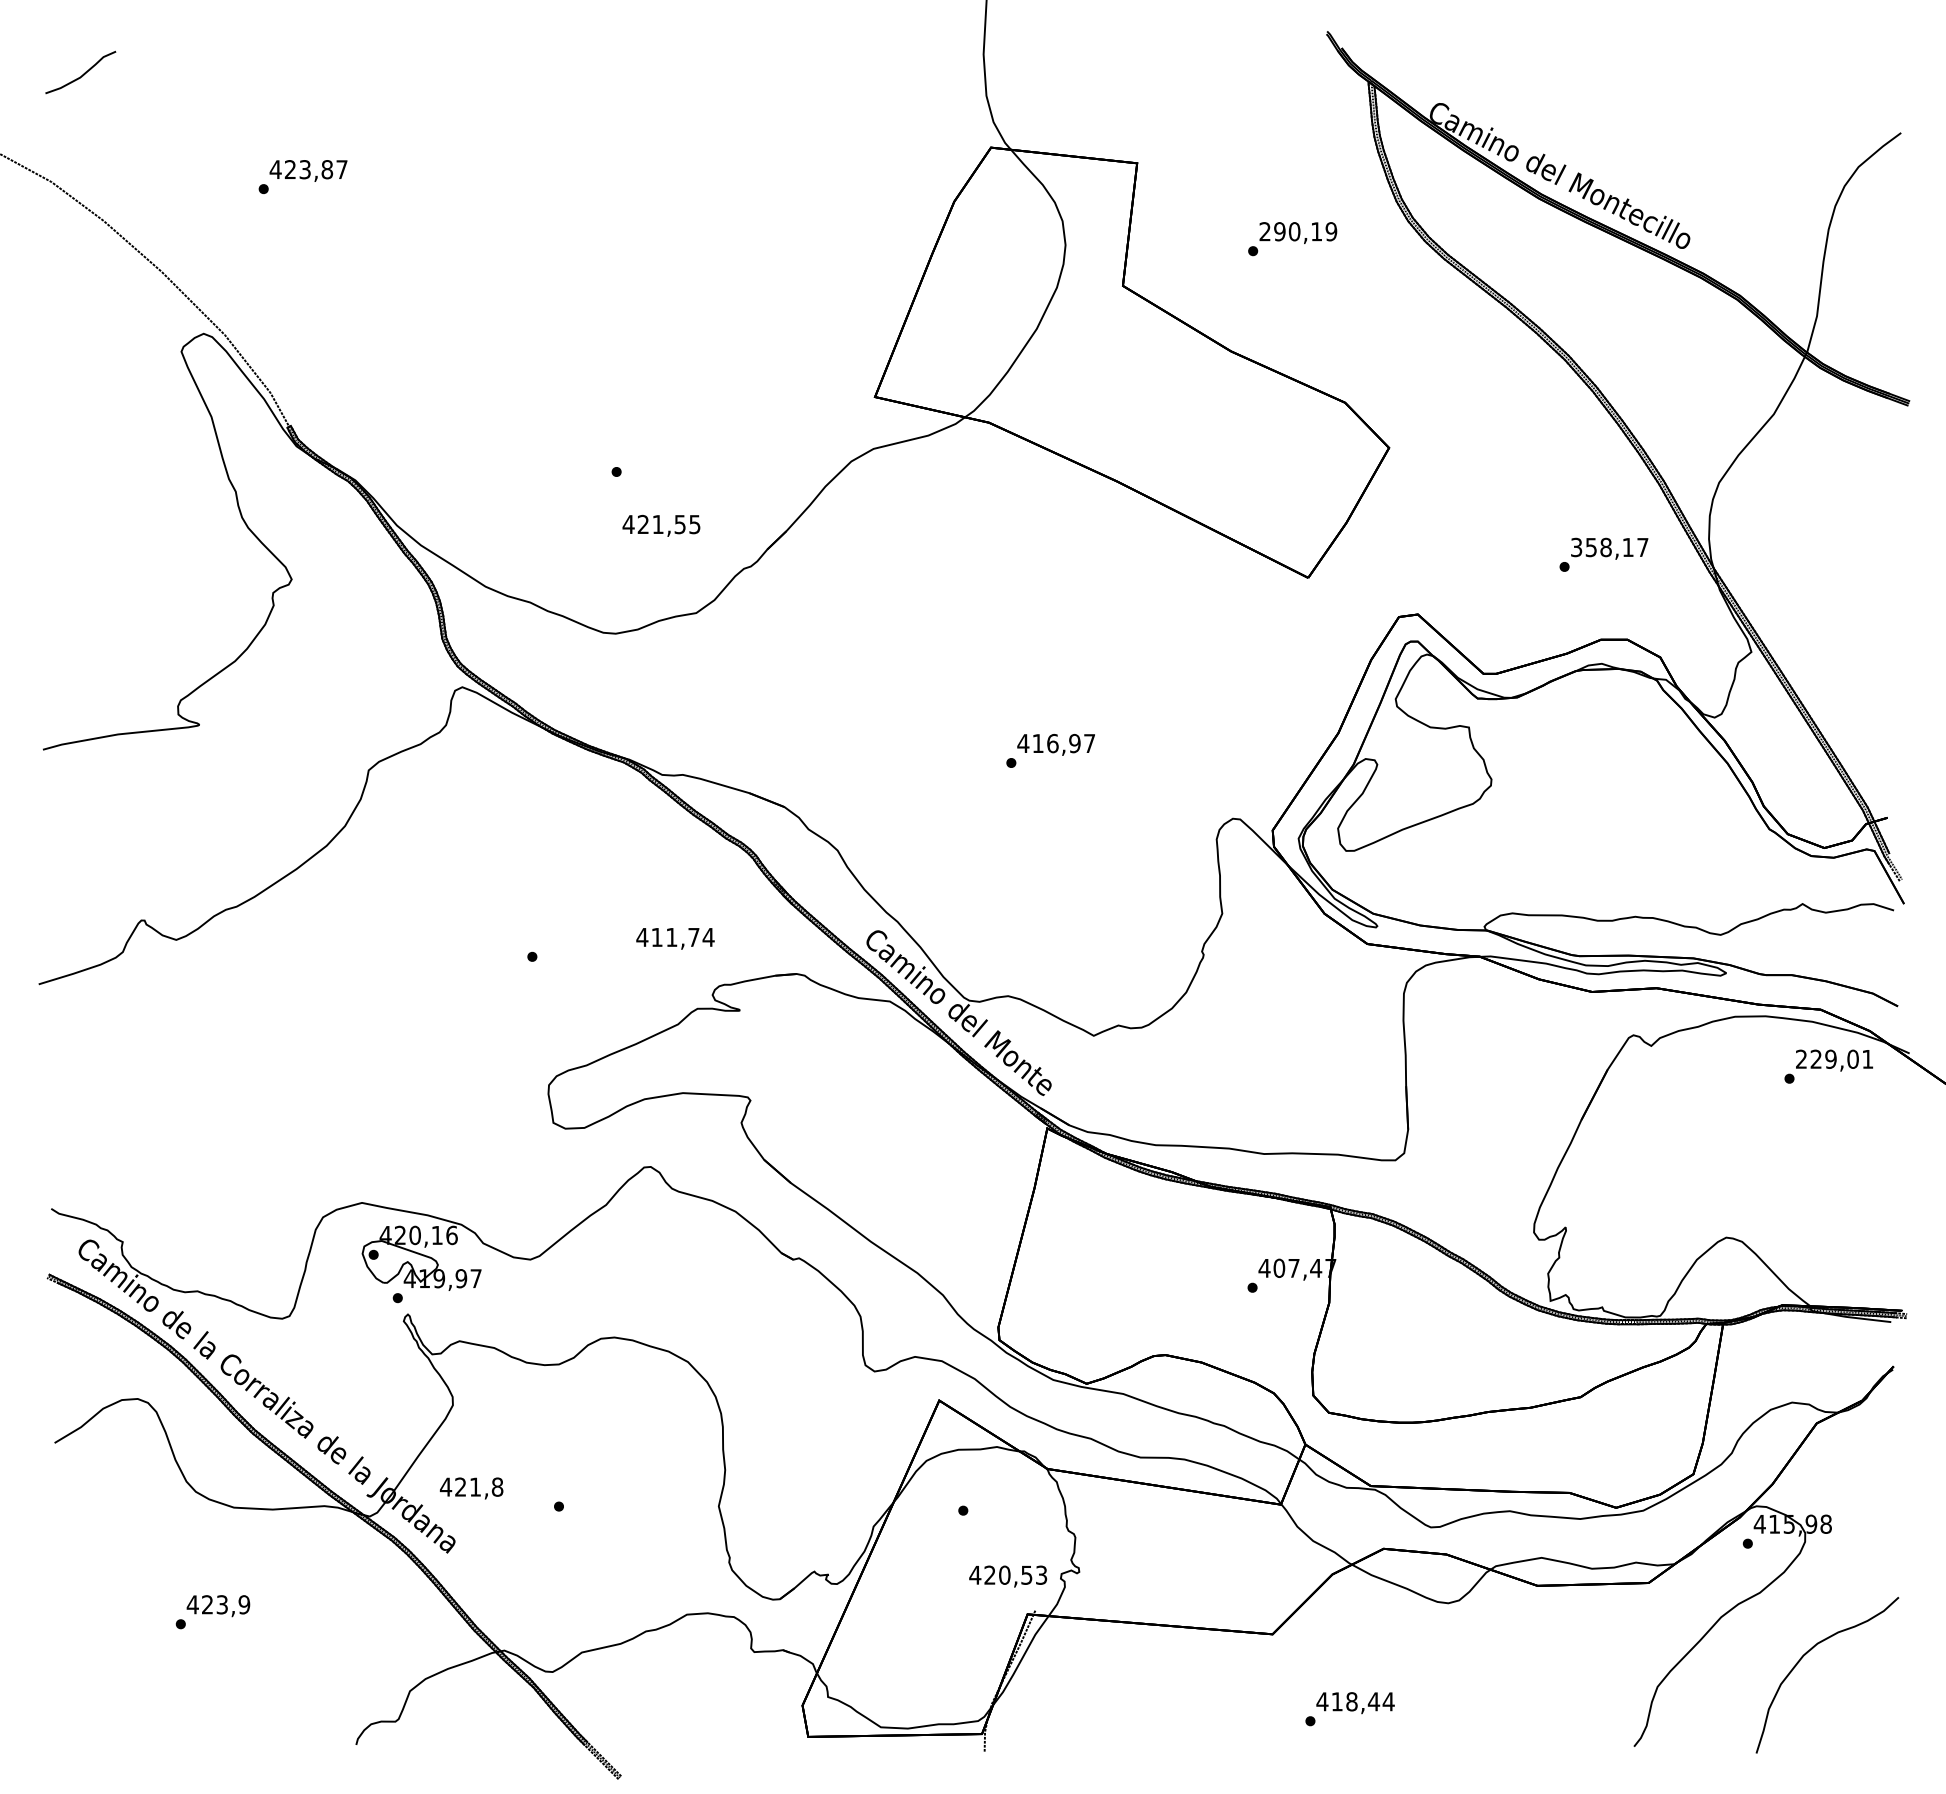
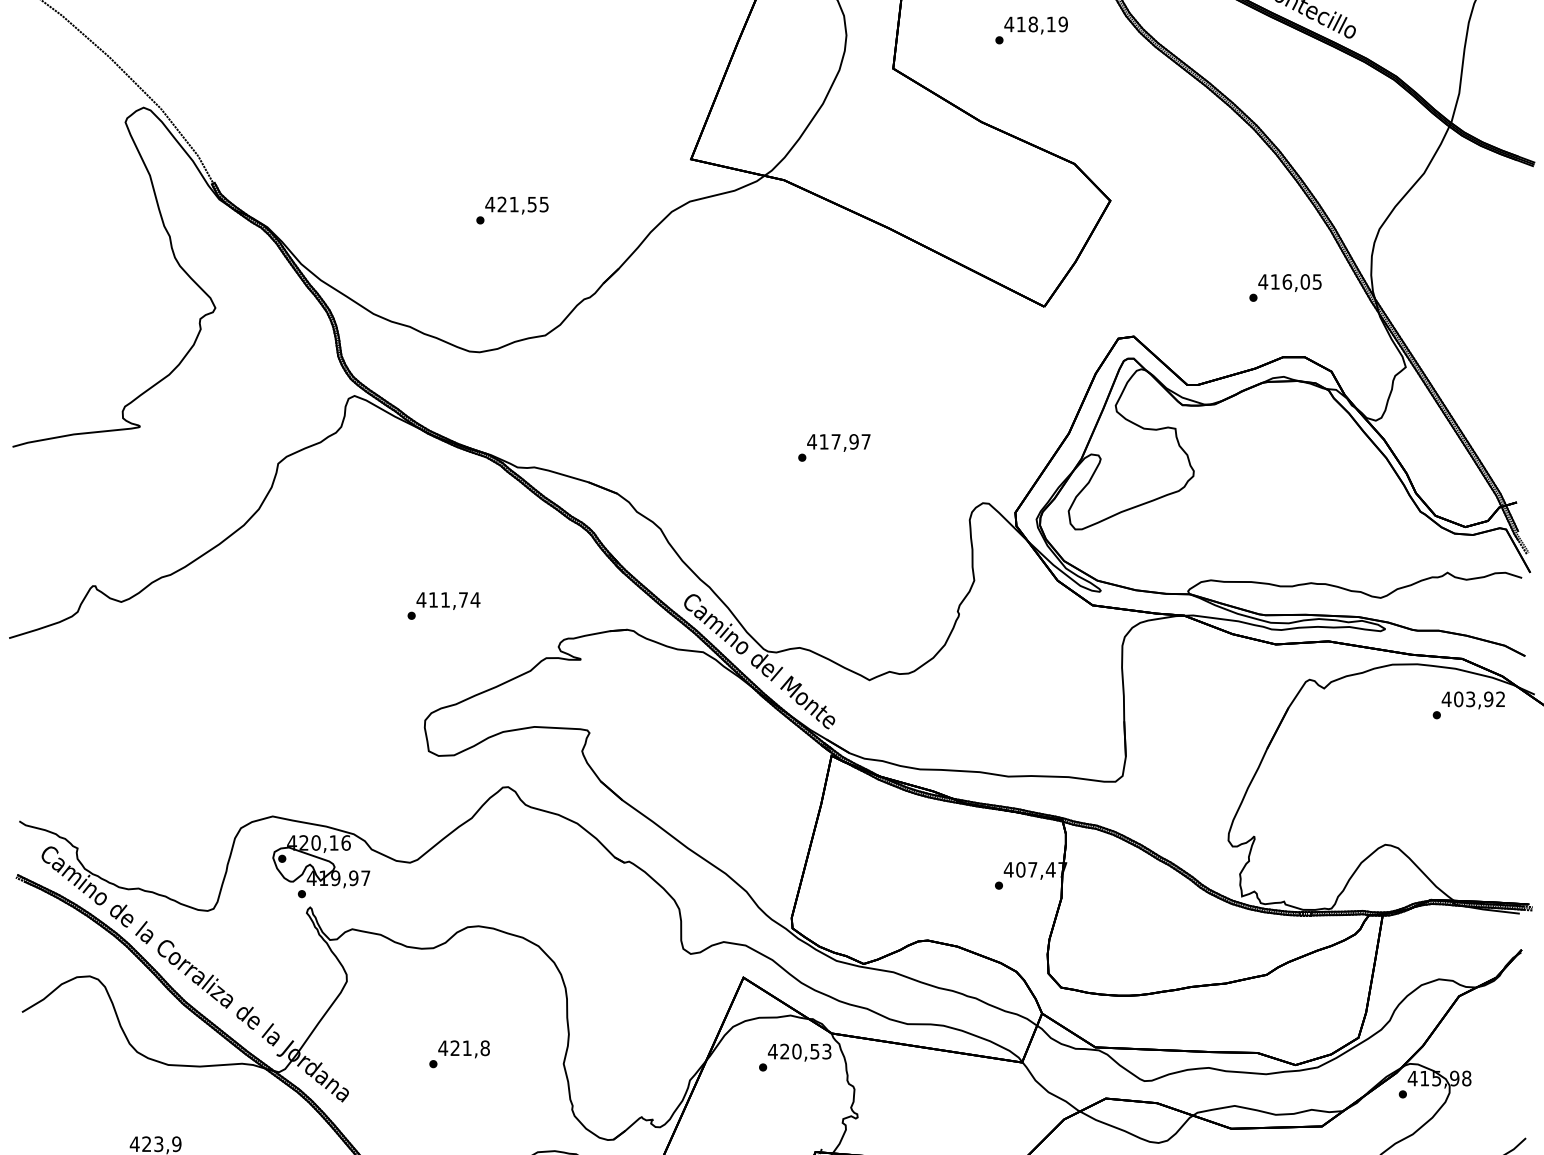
text: (1279, 231) -> (1020, 24), 290,19 -> 418,19
text: (661, 525) -> (516, 205), moved
text: (1609, 547) -> (1290, 281), 358,17 -> 416,05
text: (1052, 743) -> (835, 441), 416,97 -> 417,97
text: (675, 938) -> (448, 600), moved
text: (1834, 1058) -> (1473, 698), 229,01 -> 403,92
text: (471, 1488) -> (463, 1049), moved
text: (1008, 1576) -> (799, 1052), moved

